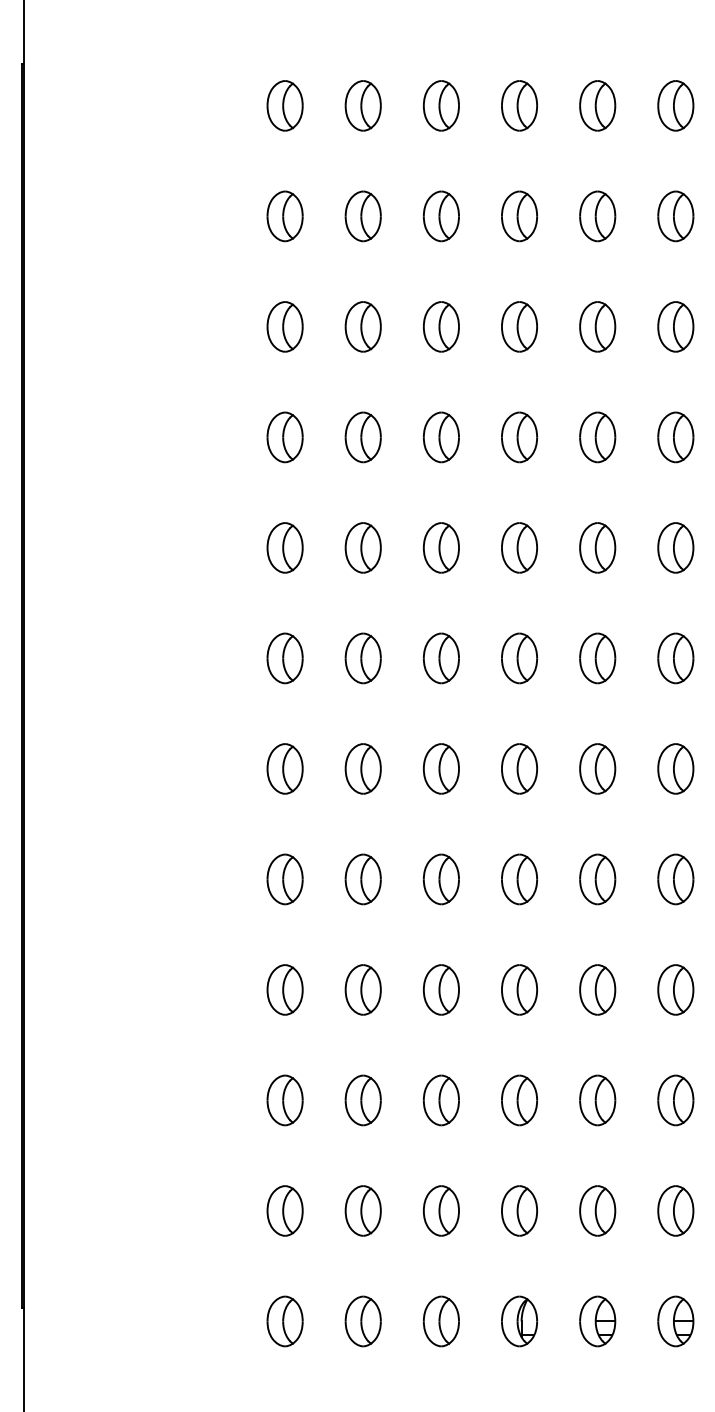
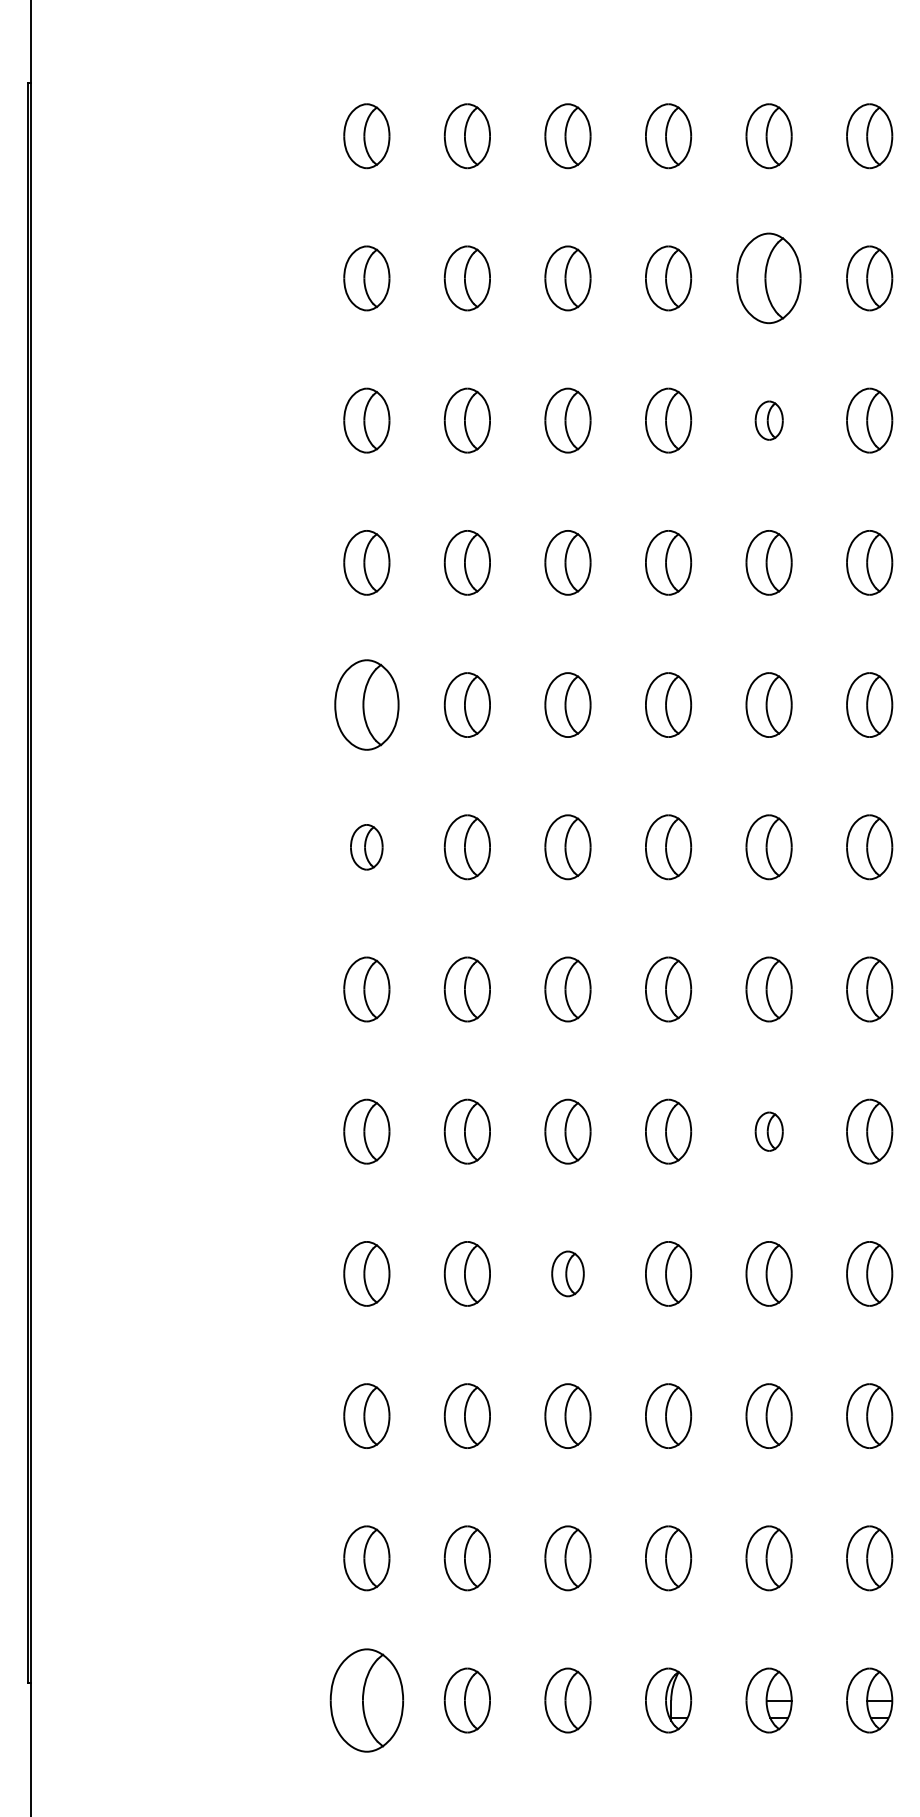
part: (597, 216) -> (768, 278), size x1.4
part: (597, 326) -> (768, 420), size x0.6
part: (284, 547) -> (366, 704), size x1.4
part: (284, 658) -> (366, 847), size x0.7
part: (597, 879) -> (768, 1131), size x0.6
part: (441, 989) -> (568, 1273), size x0.7
part: (284, 1321) -> (366, 1700), size x1.6

